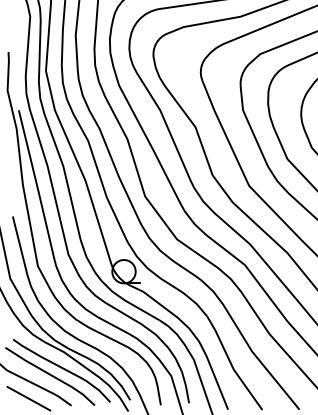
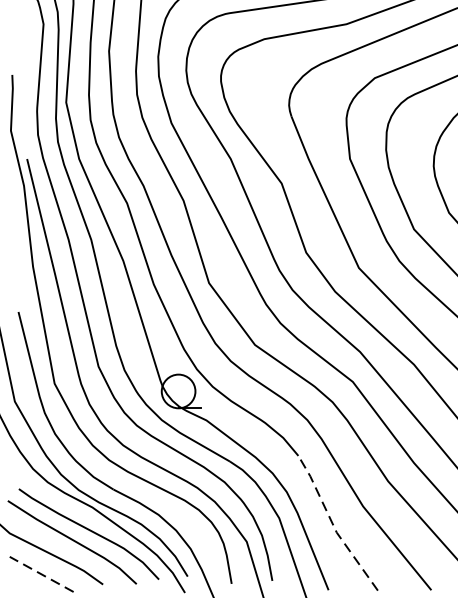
line: (231, 364) -> (333, 525), solid -> dashed
line: (28, 398) -> (41, 574), solid -> dashed

